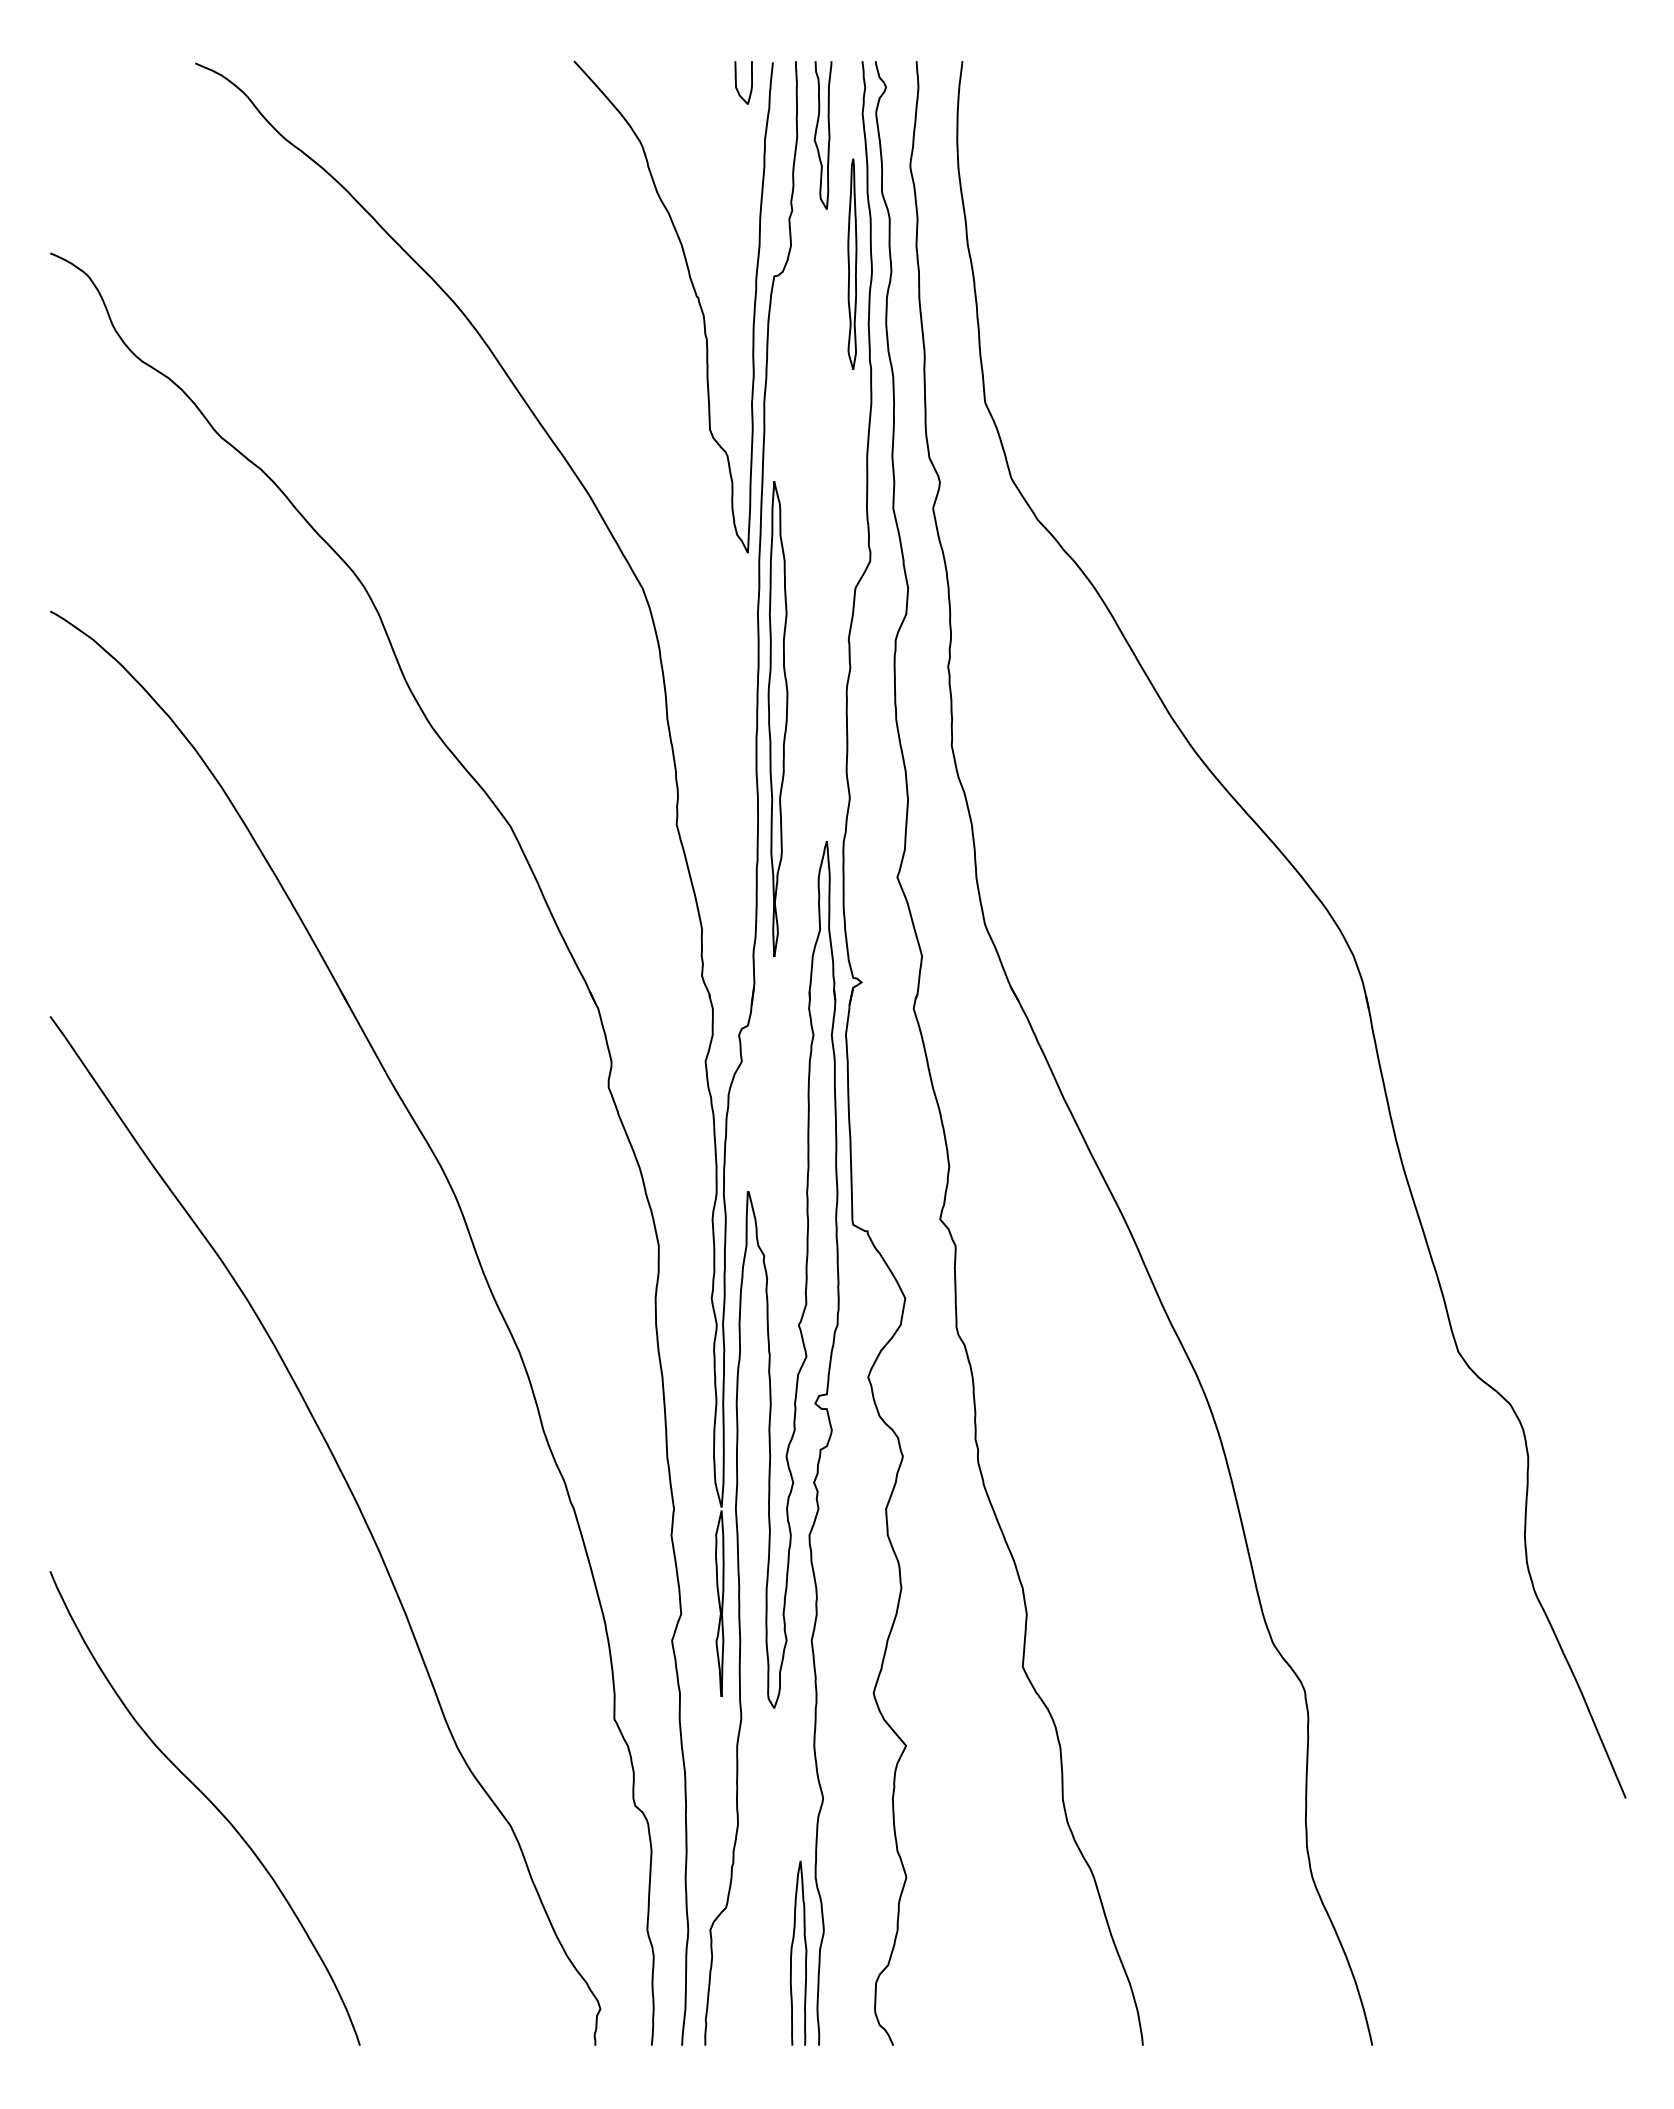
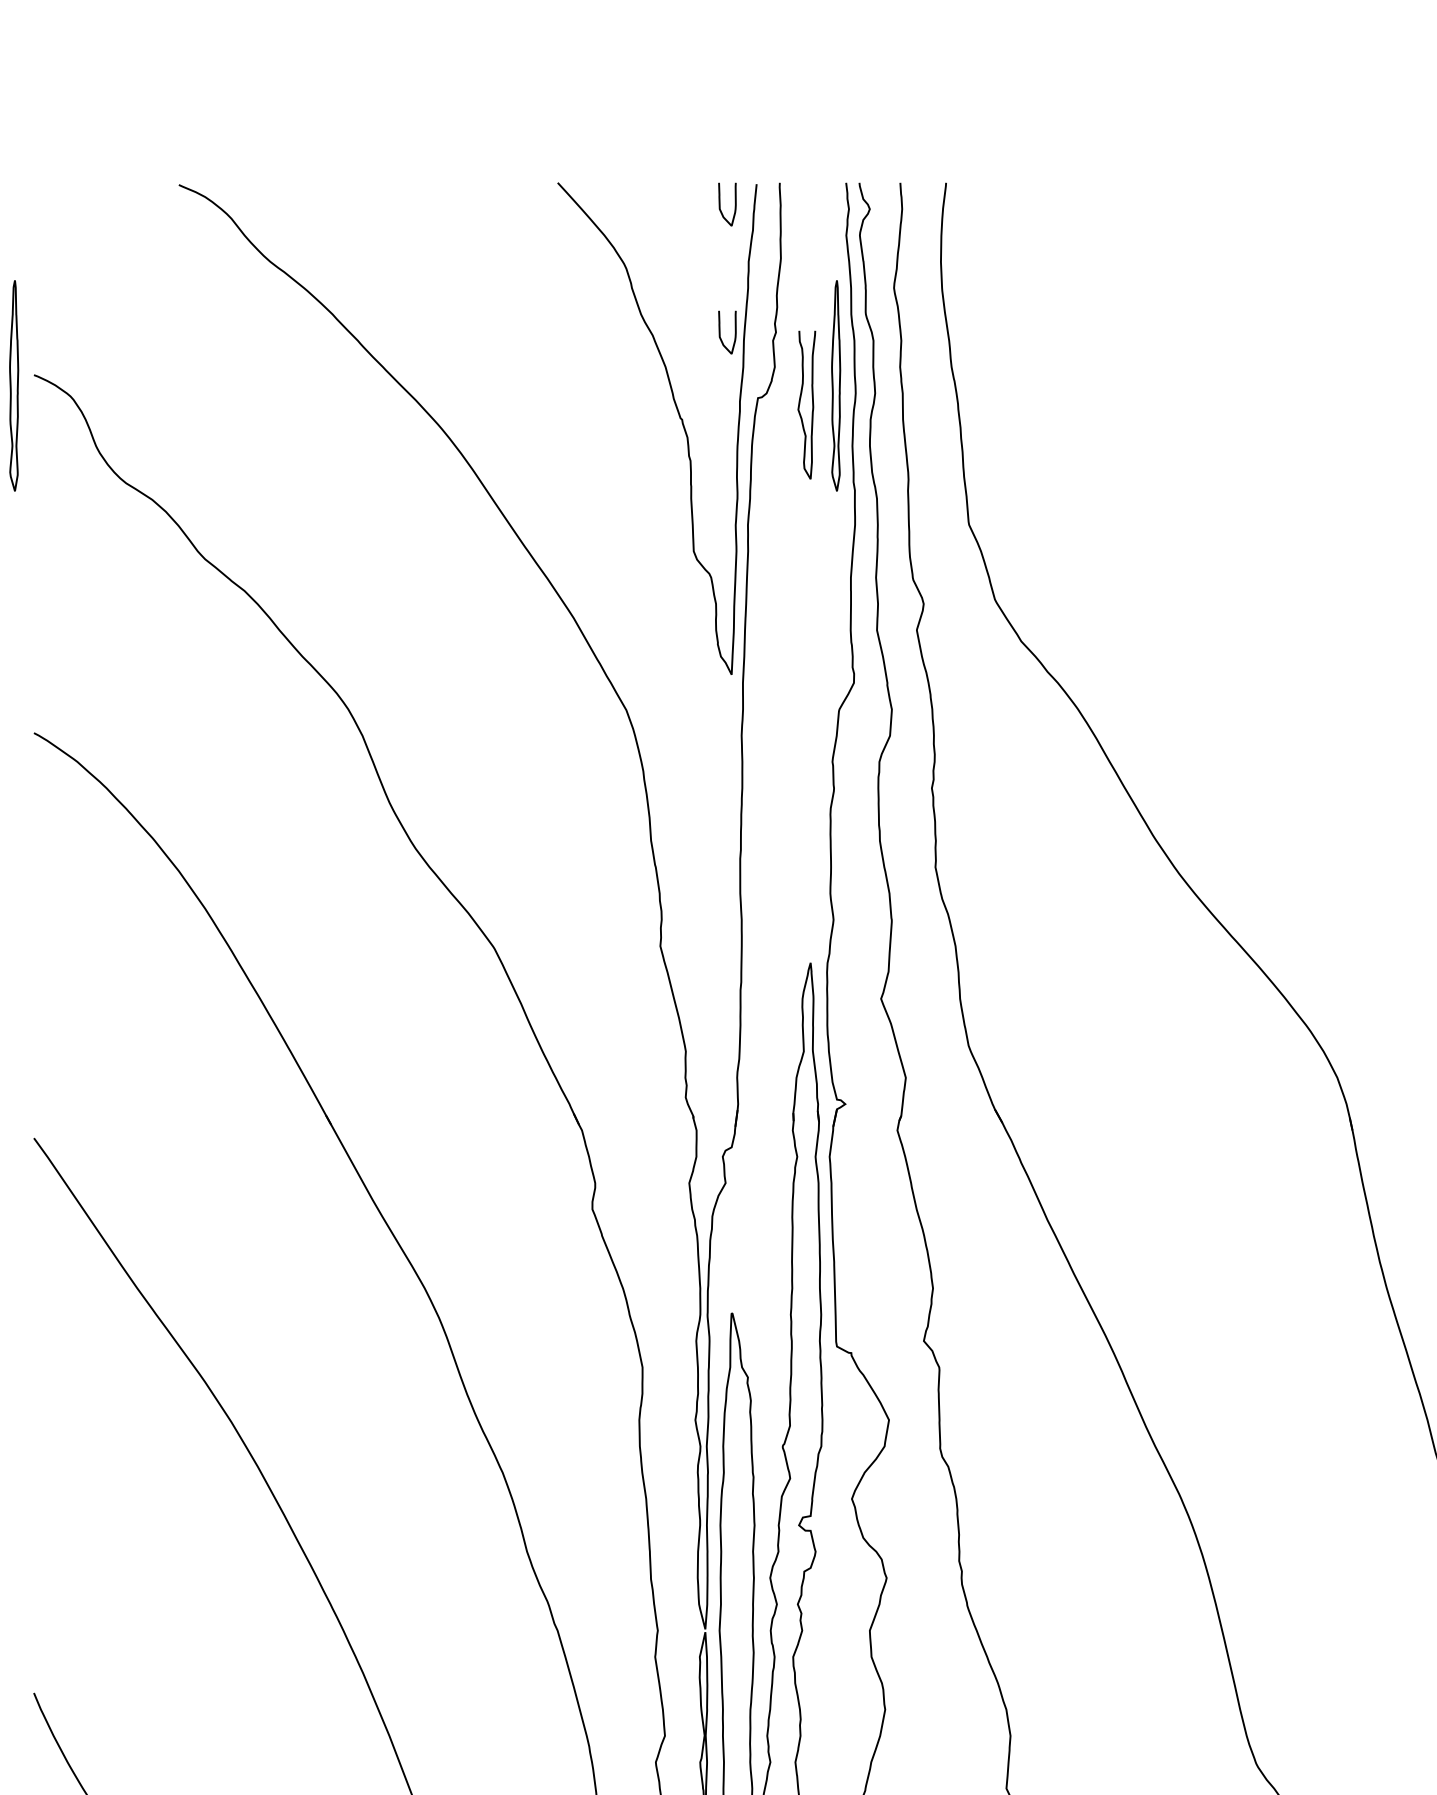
curve: (816, 135) -> (800, 405), moved
curve: (736, 210) -> (720, 332), added
part: (30, 263) -> (14, 385), added
part: (777, 719) -> (761, 841), removed

